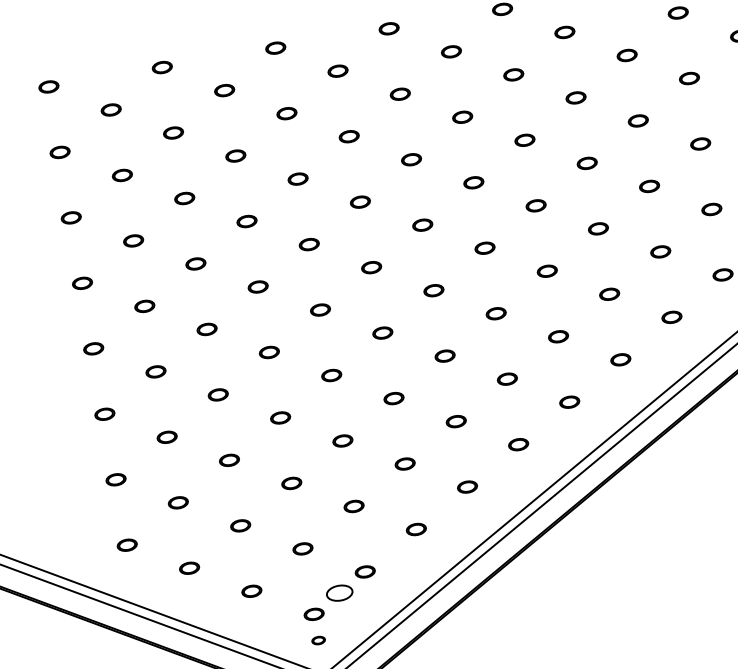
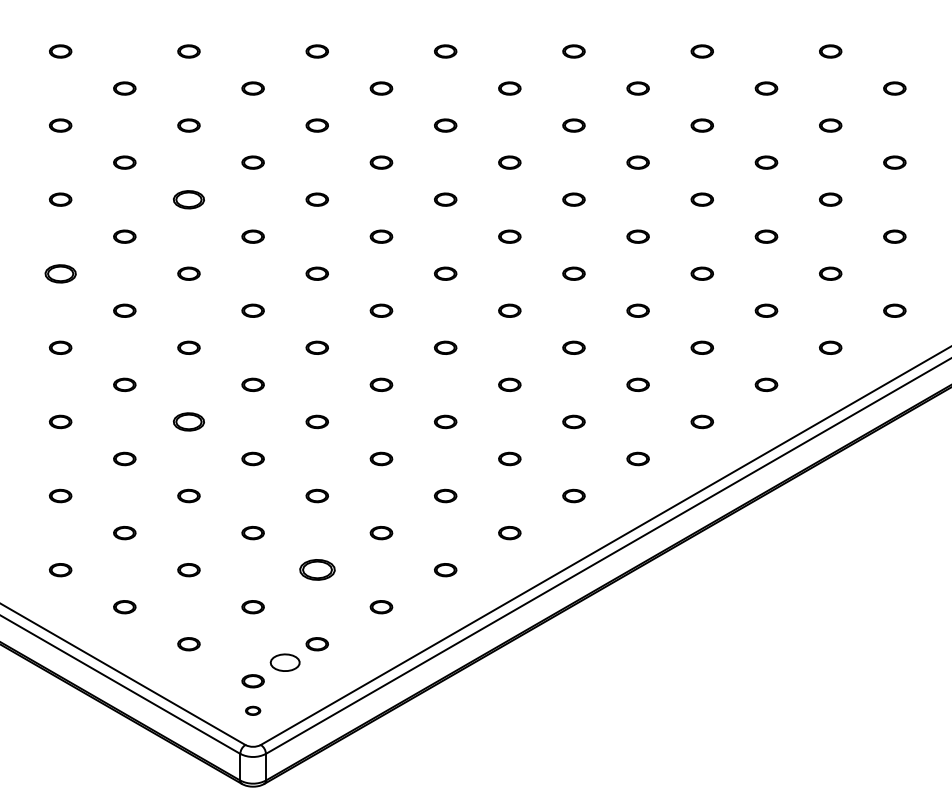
part: (184, 198) -> (188, 199), size x1.4
part: (82, 283) -> (60, 273), size x1.4
part: (217, 394) -> (188, 421), size x1.4
part: (353, 506) -> (316, 570), size x1.6

